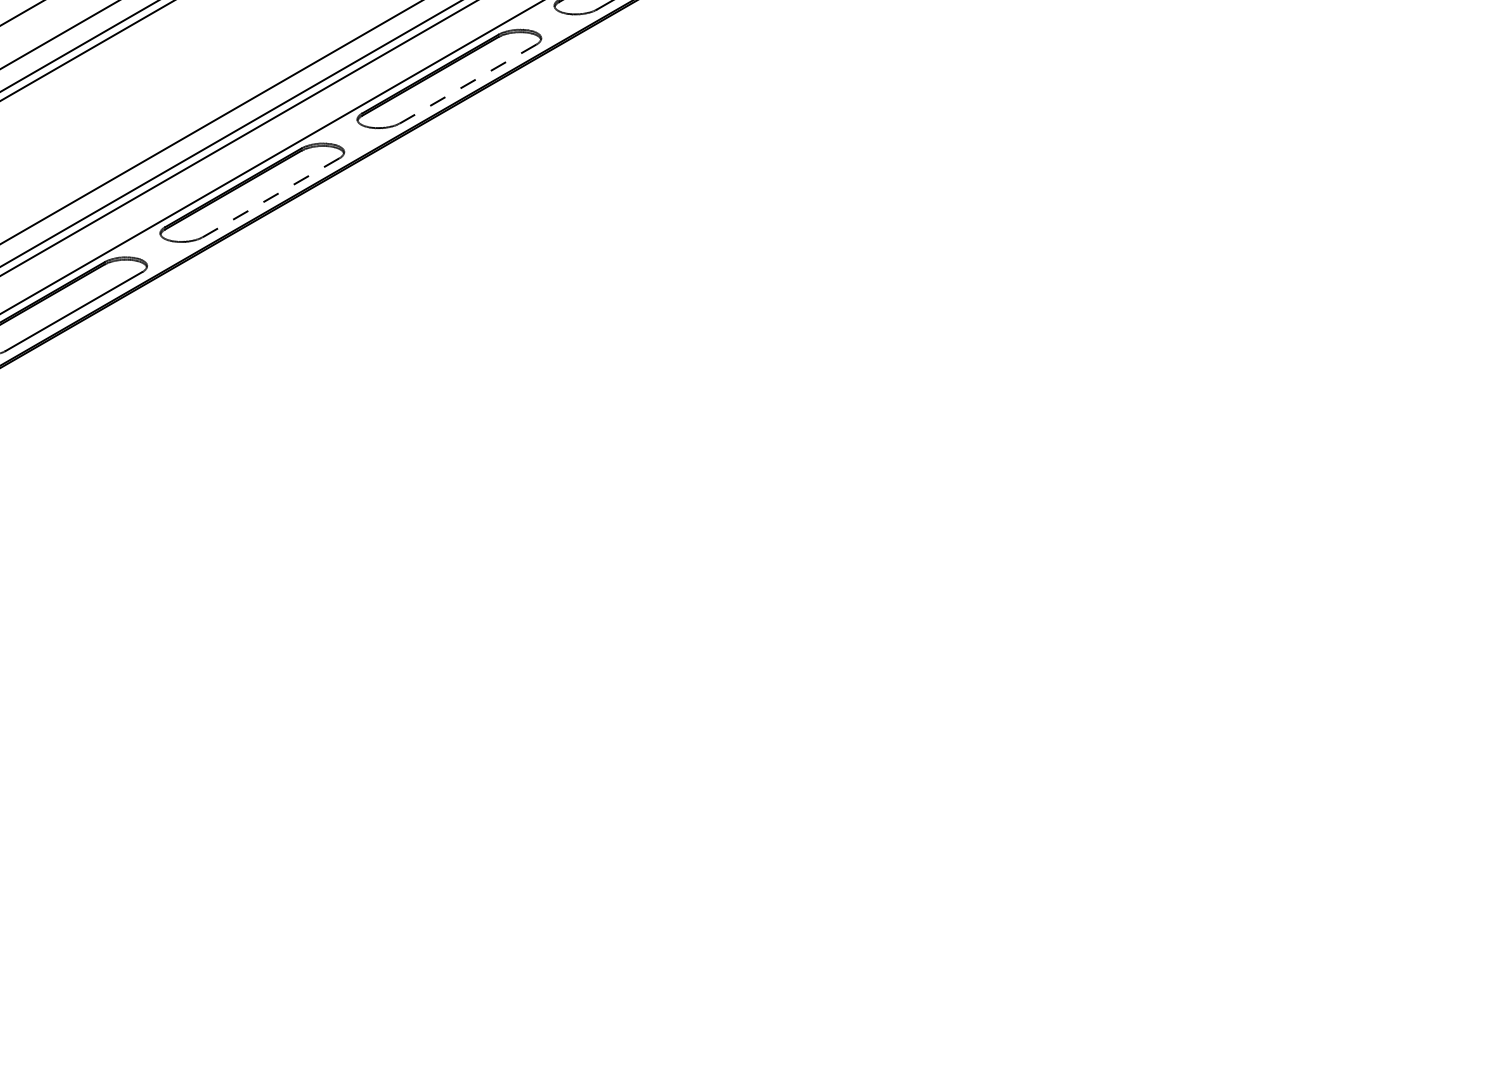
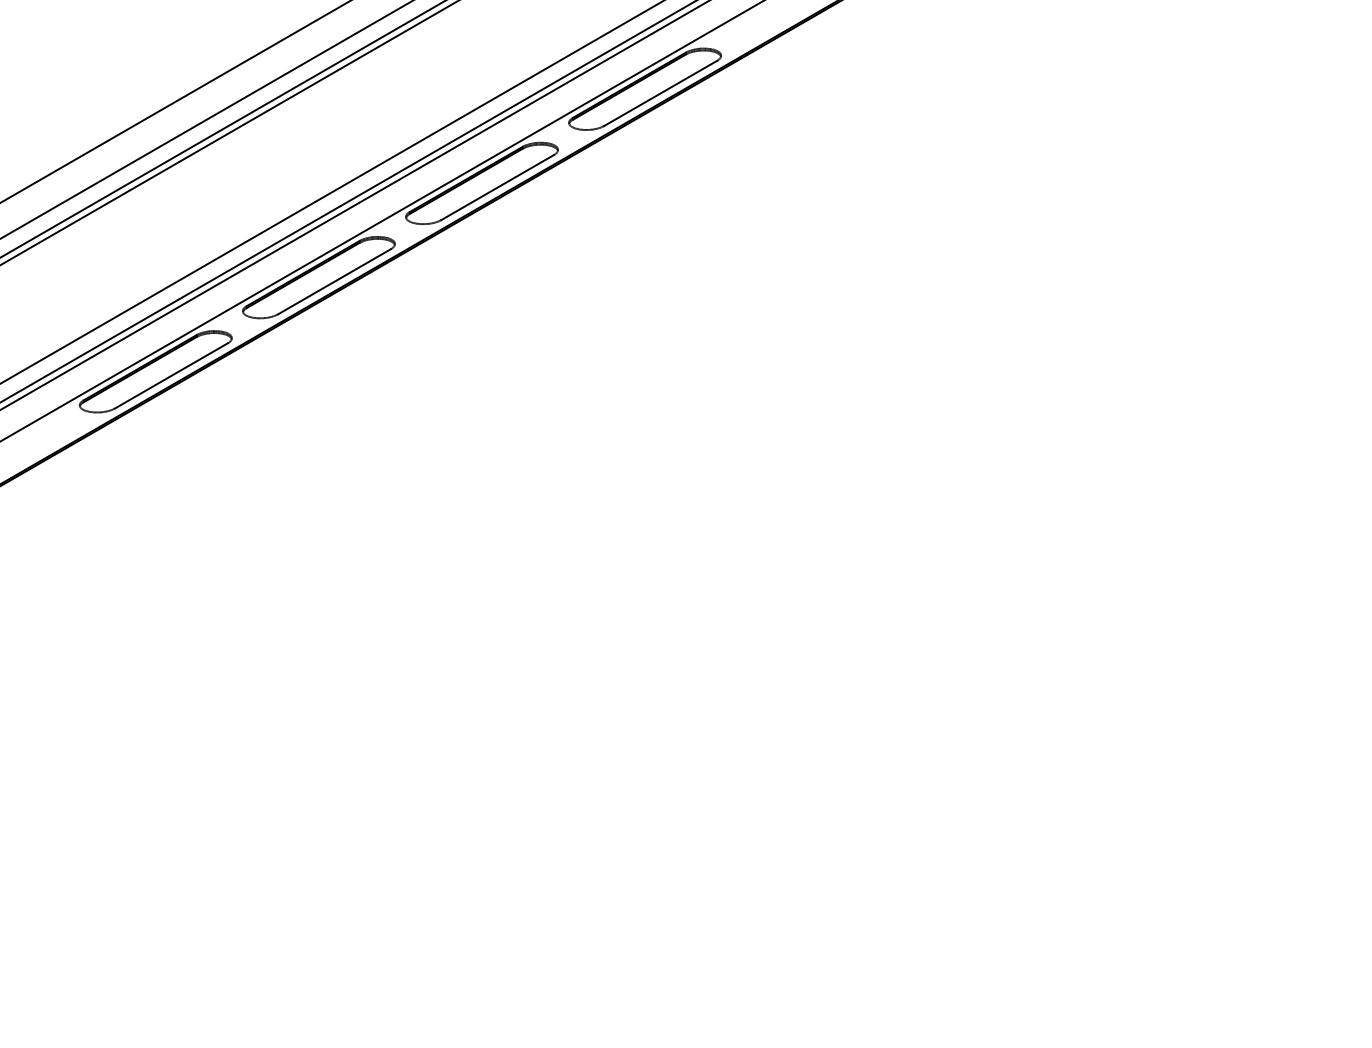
line: (468, 83) -> (497, 187), dashed -> solid
line: (271, 198) -> (334, 282), dashed -> solid

